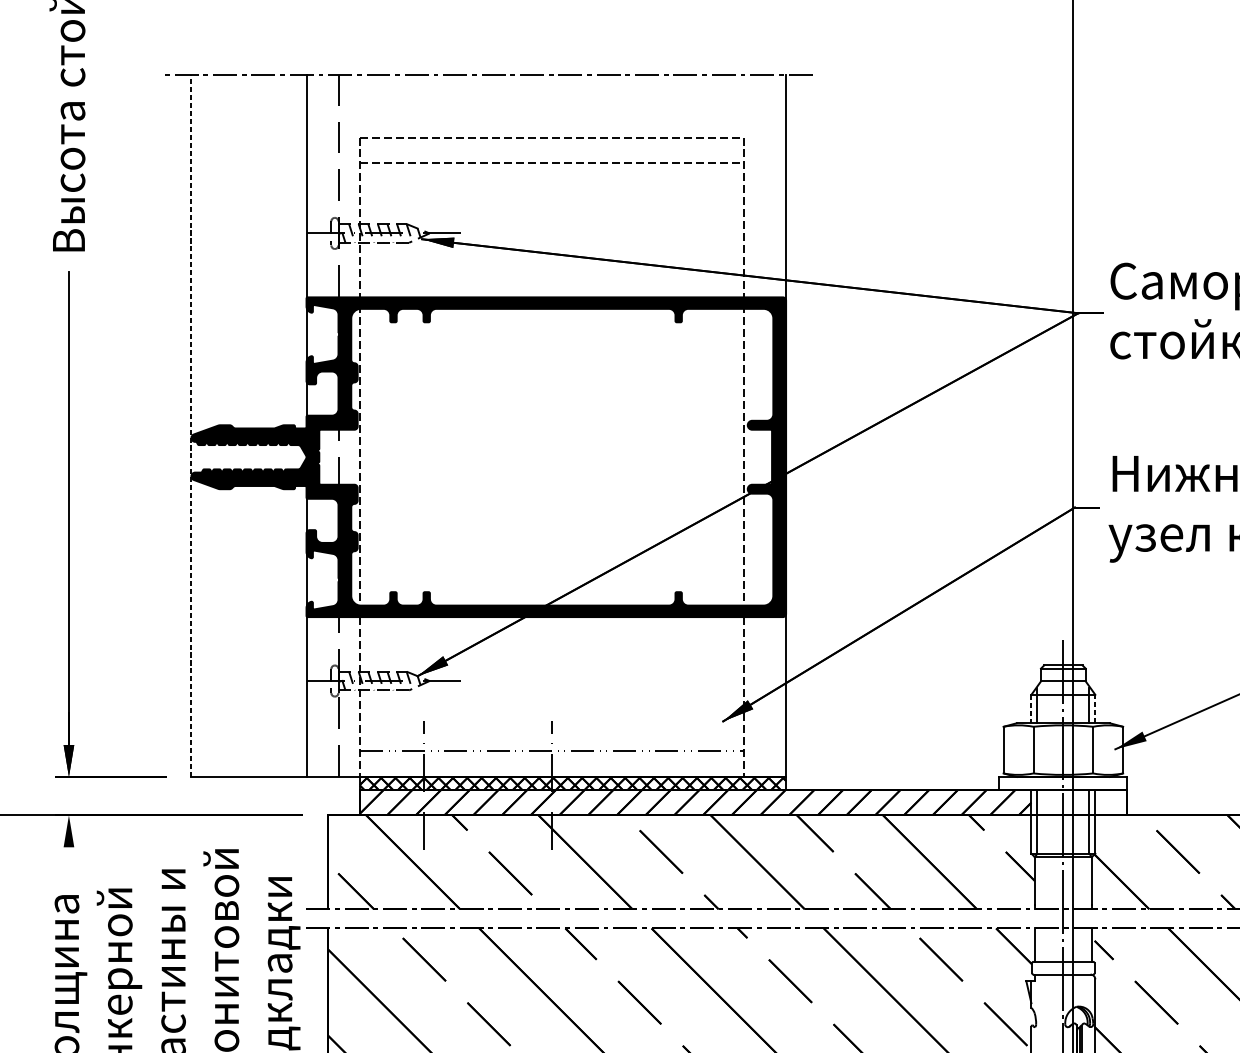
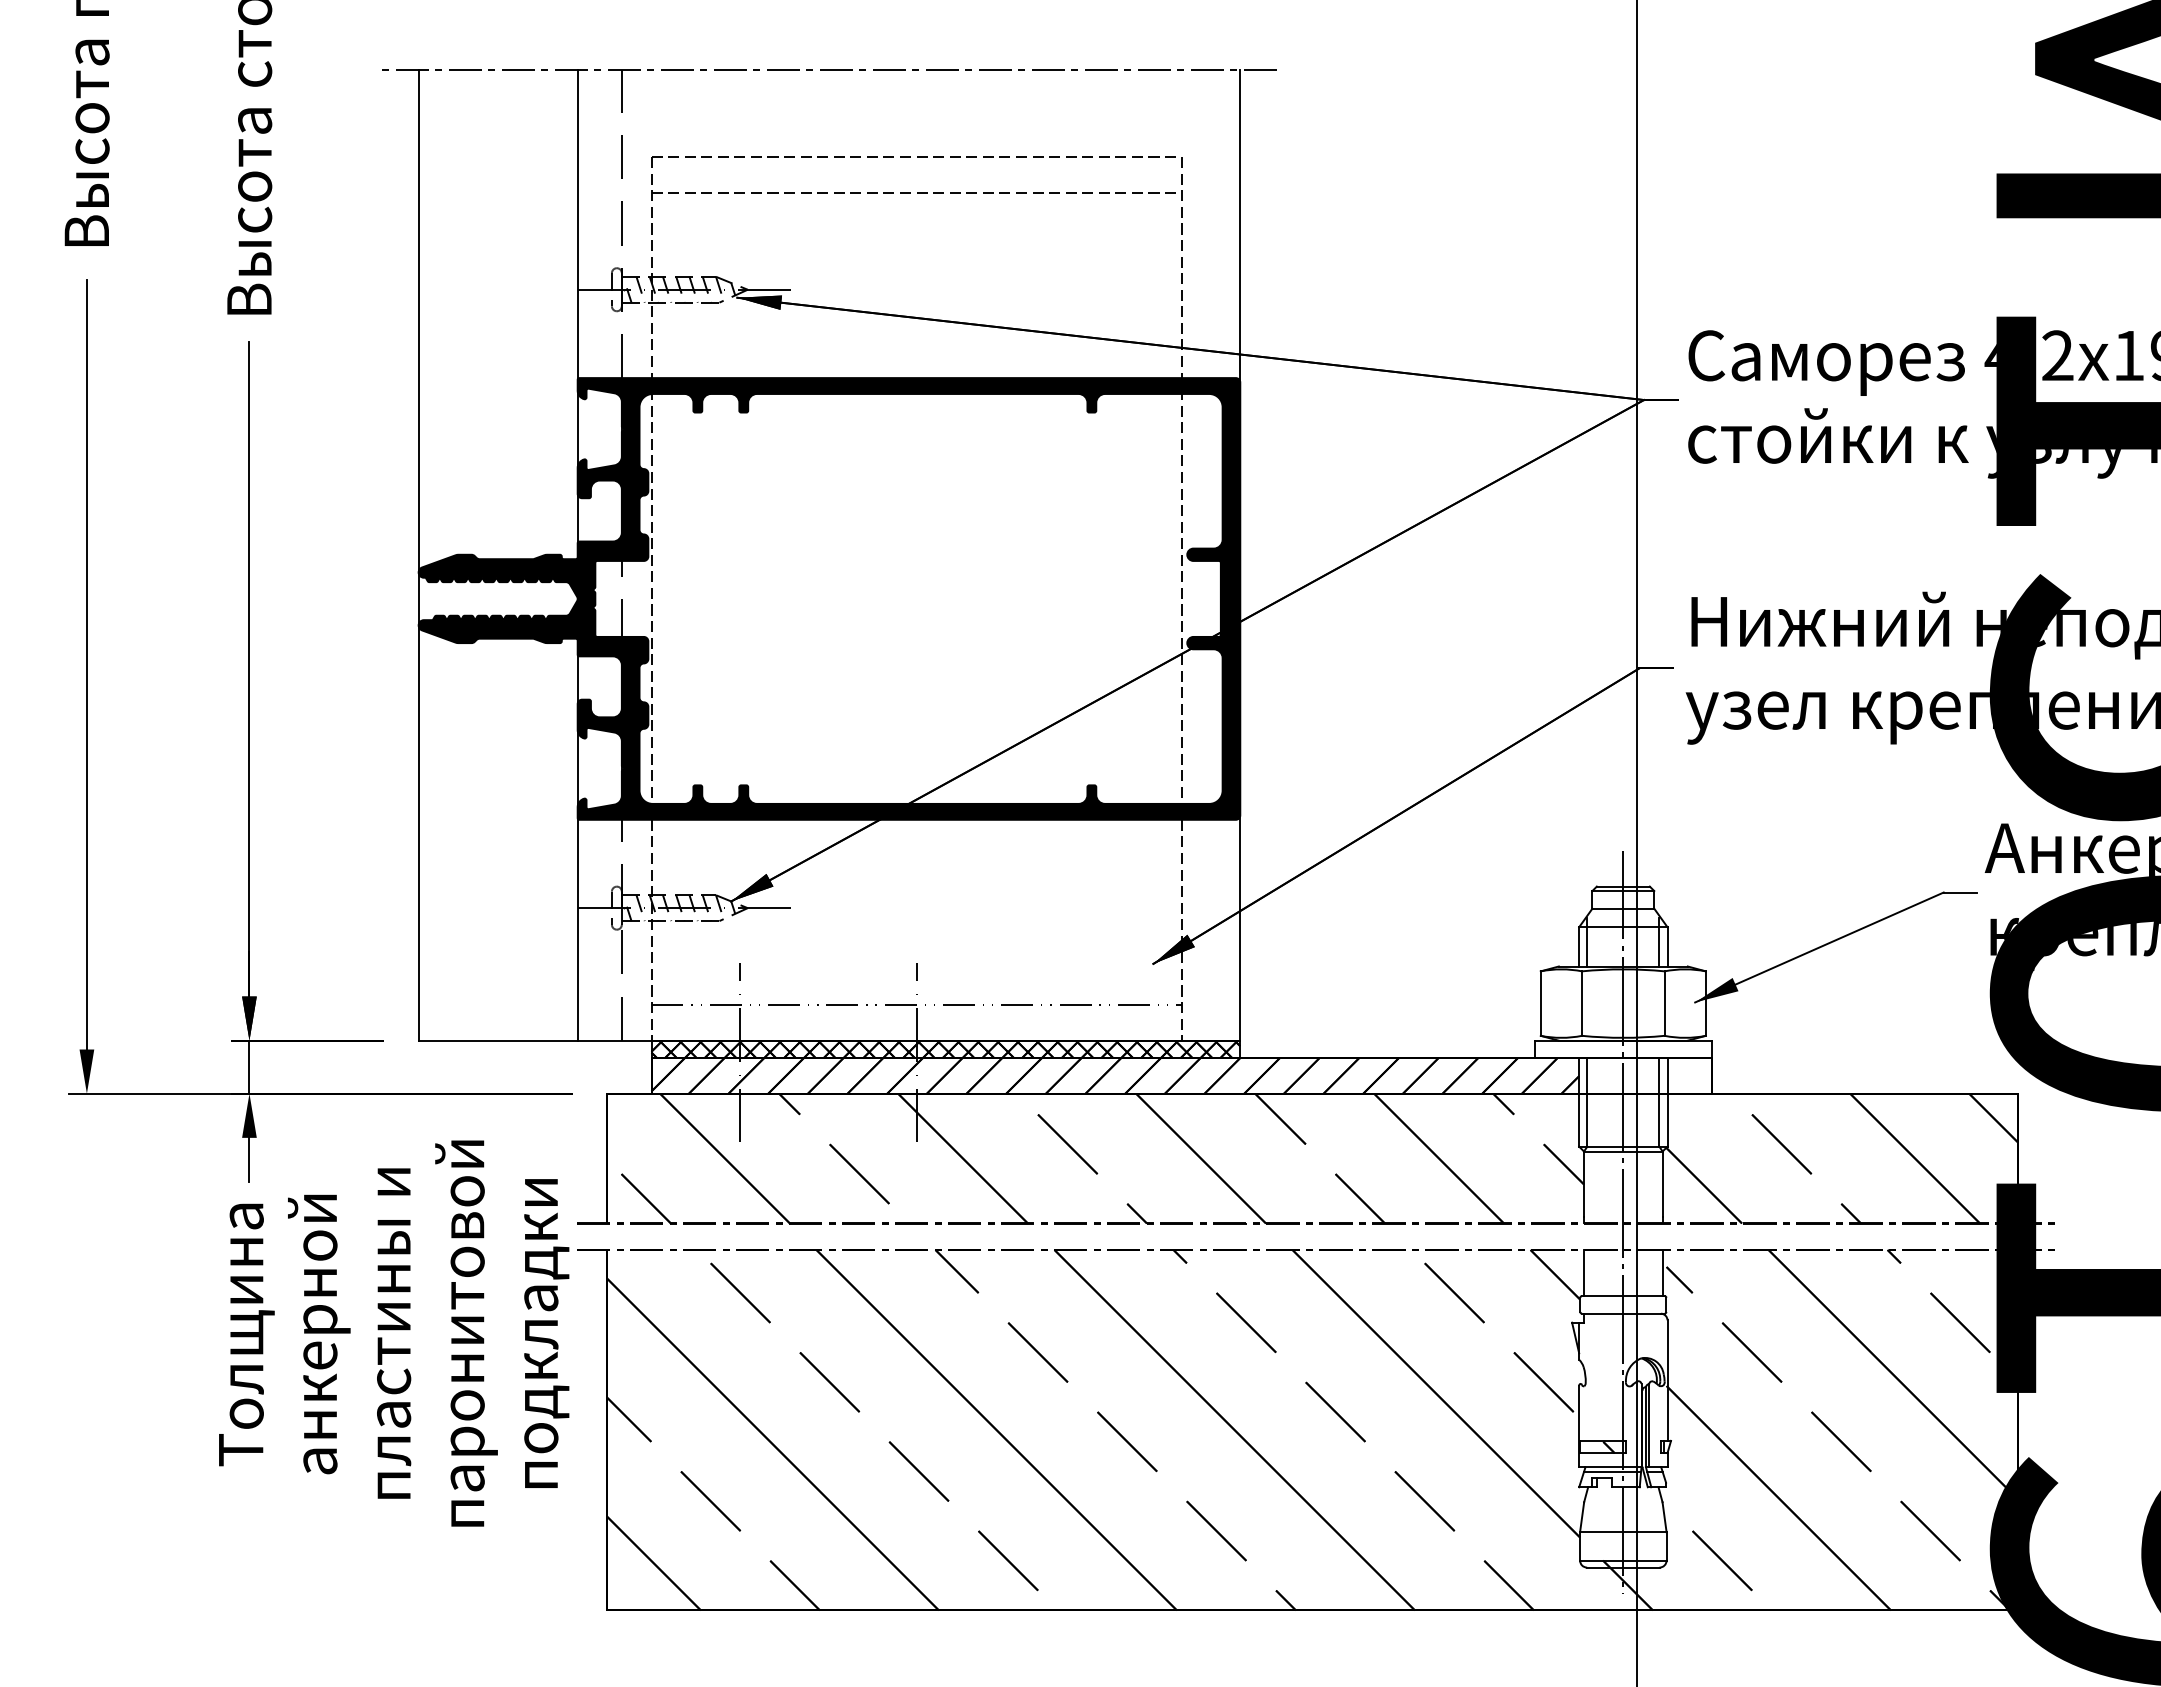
line: (191, 425) -> (418, 555), dashed -> solid
line: (1031, 708) -> (1579, 946), dashed -> solid
line: (1095, 708) -> (1667, 946), dashed -> solid
line: (68, 795) -> (249, 1066), added
line: (68, 862) -> (249, 1159), added

